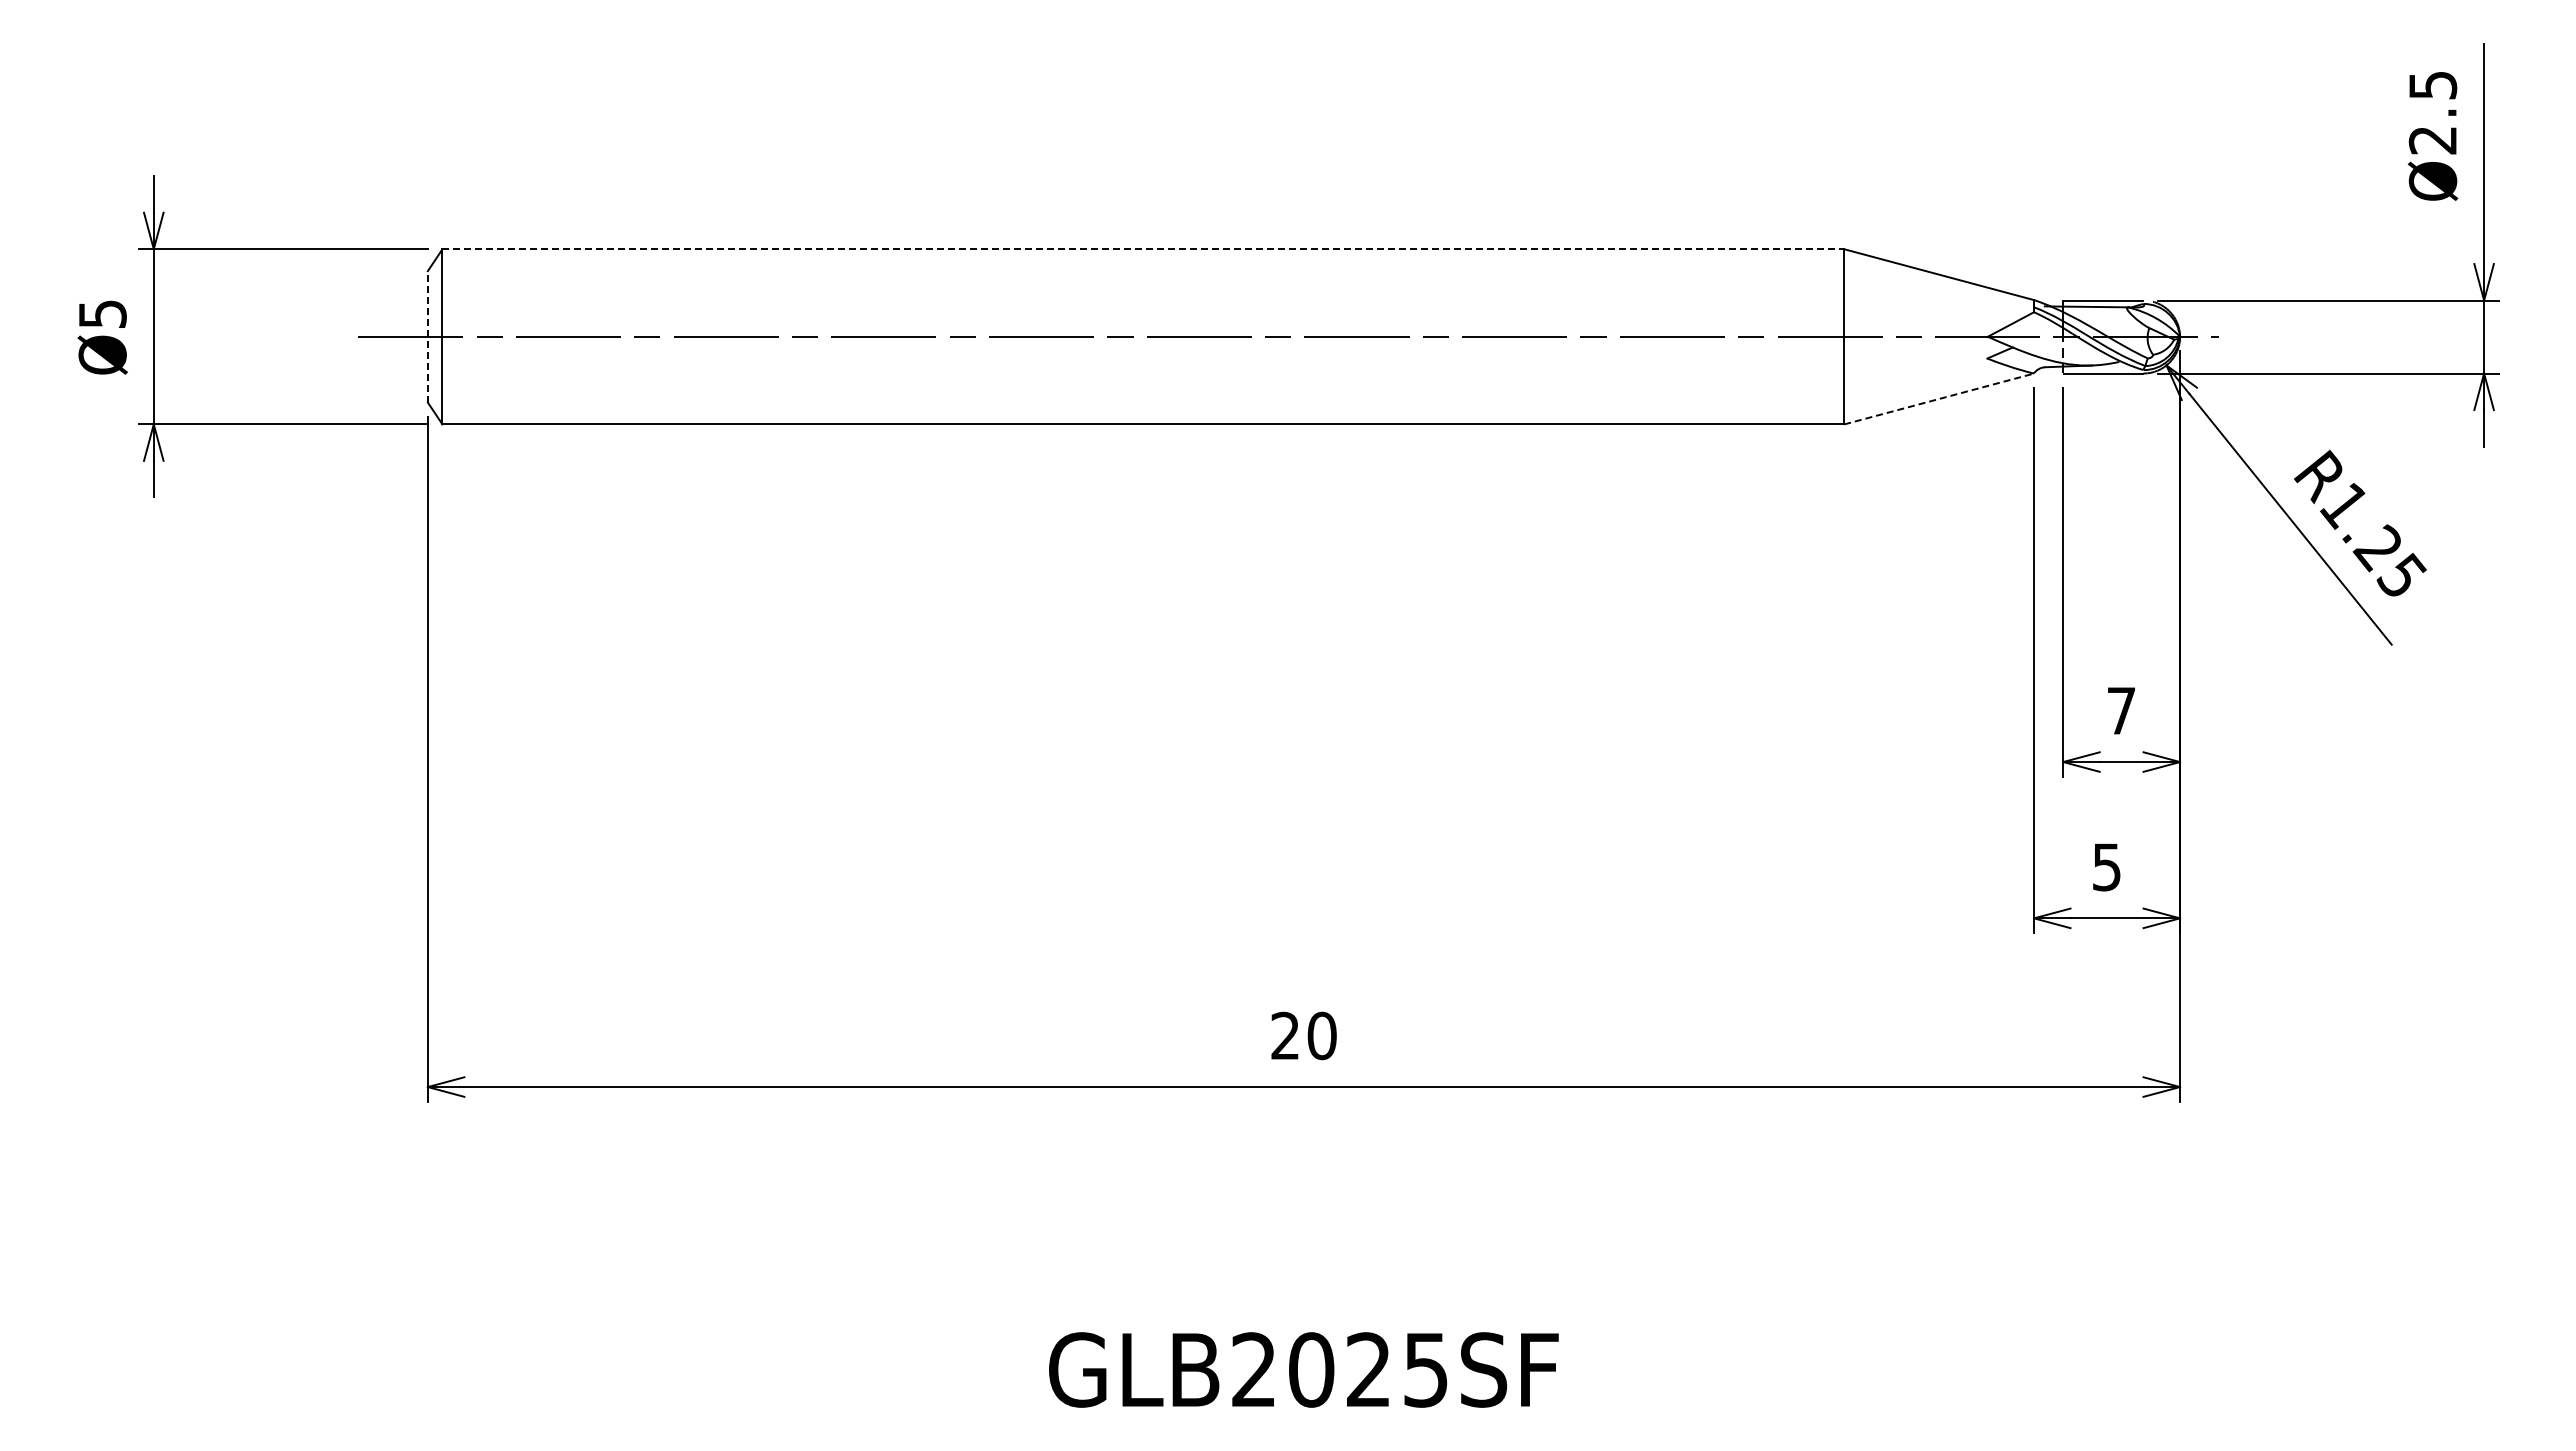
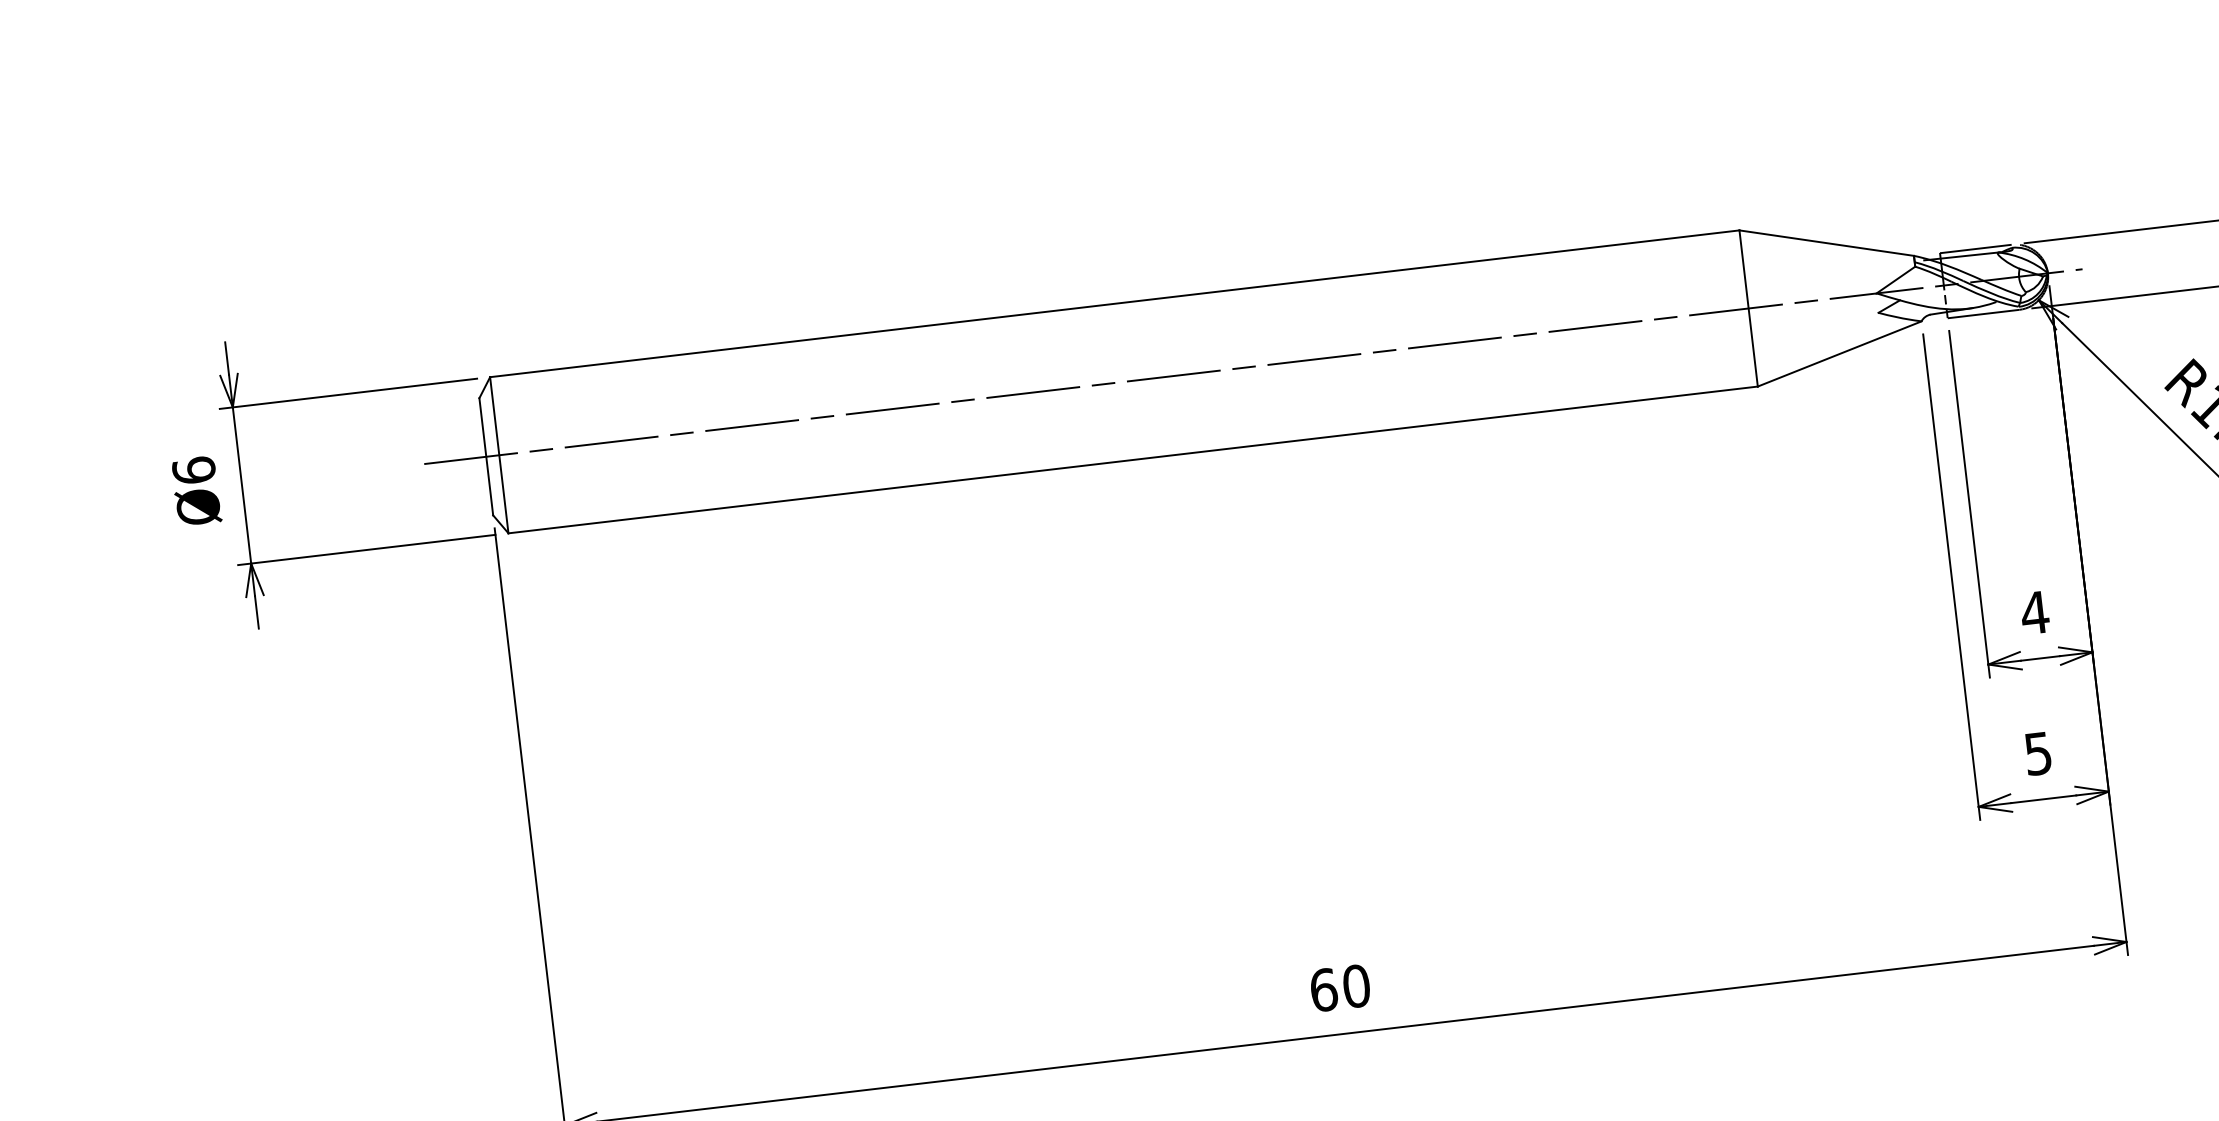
line: (1143, 249) -> (1114, 304), dashed -> solid
text: (102, 313) -> (193, 470), Ø5 -> Ø6
line: (427, 336) -> (485, 456), dashed -> solid
line: (1939, 398) -> (1840, 353), dashed -> solid
text: (2121, 710) -> (2034, 612), 7 -> 4
text: (1285, 1035) -> (1323, 989), 20 -> 60

